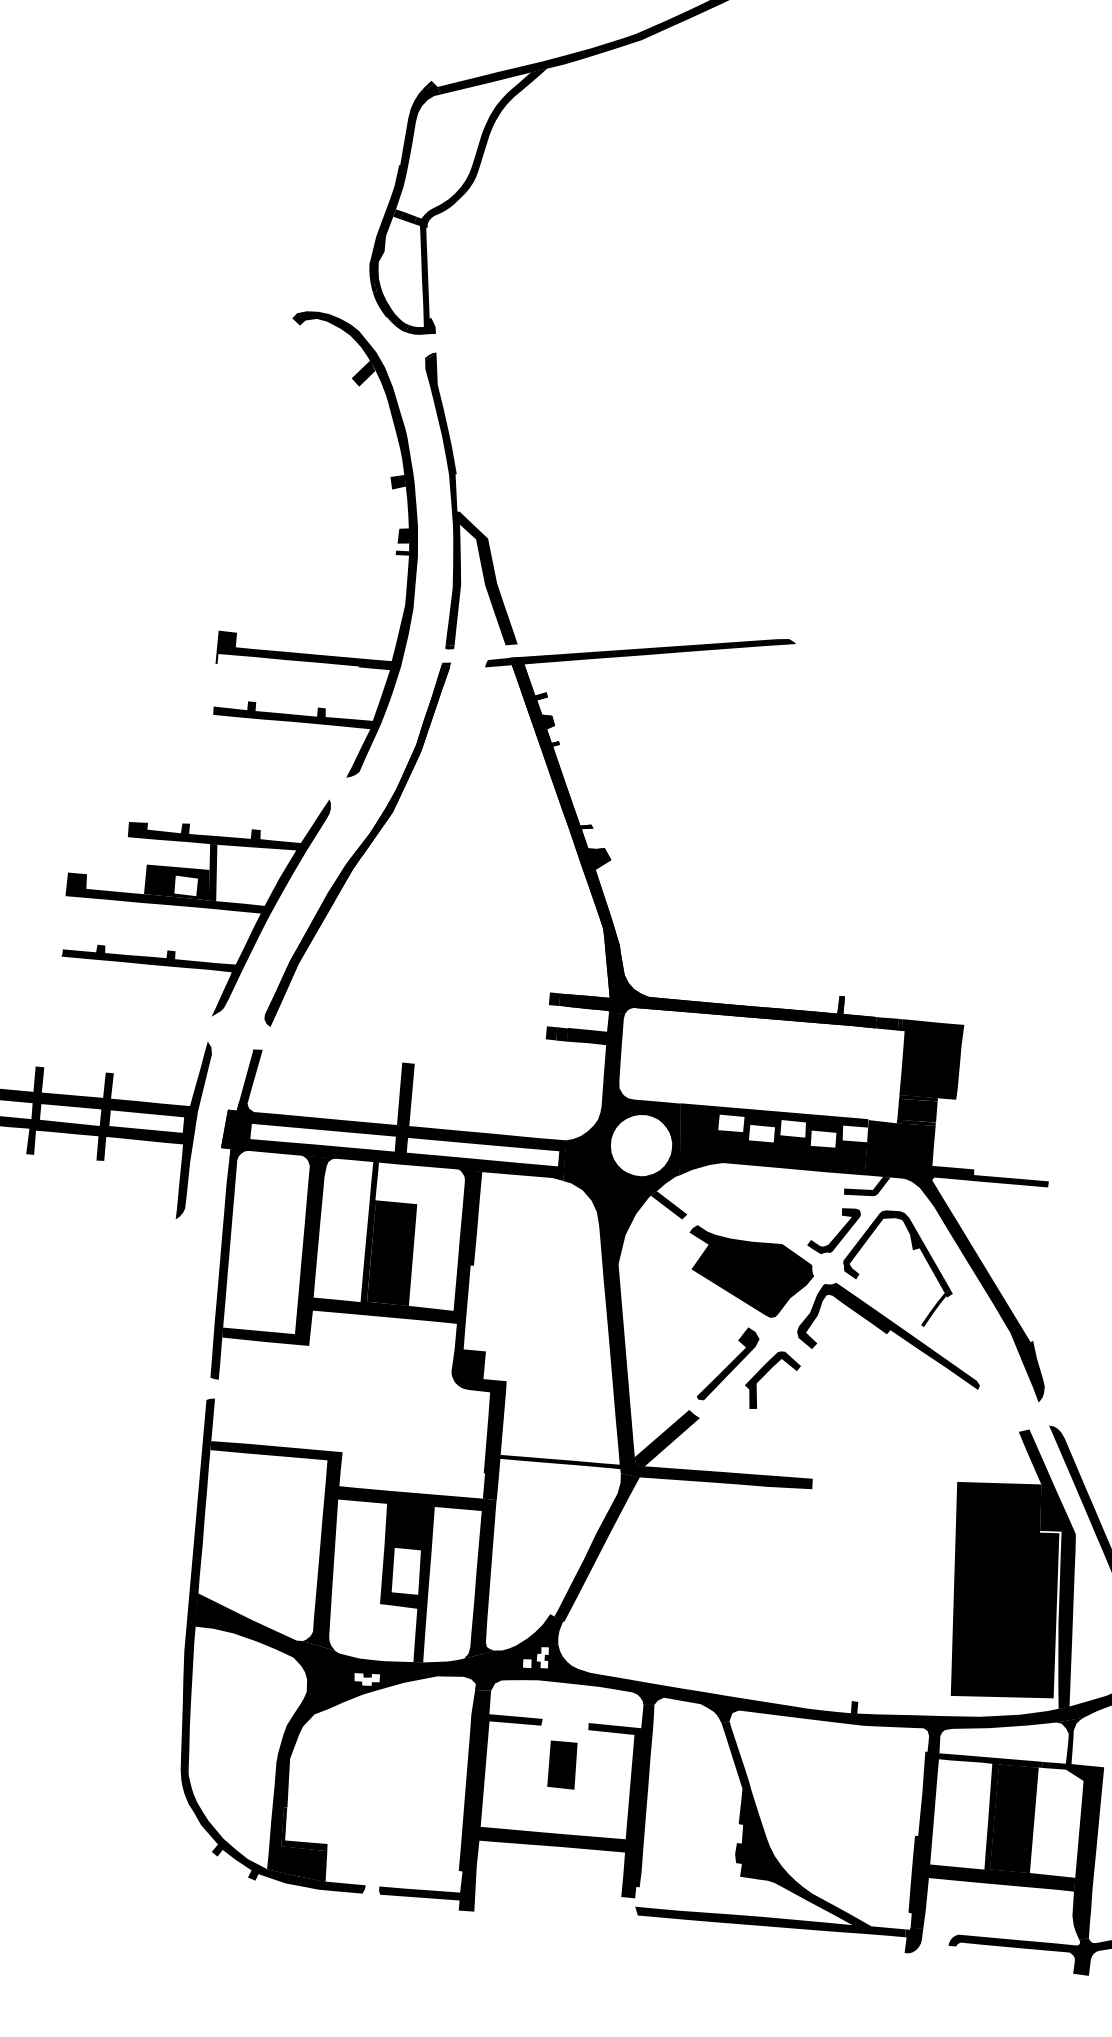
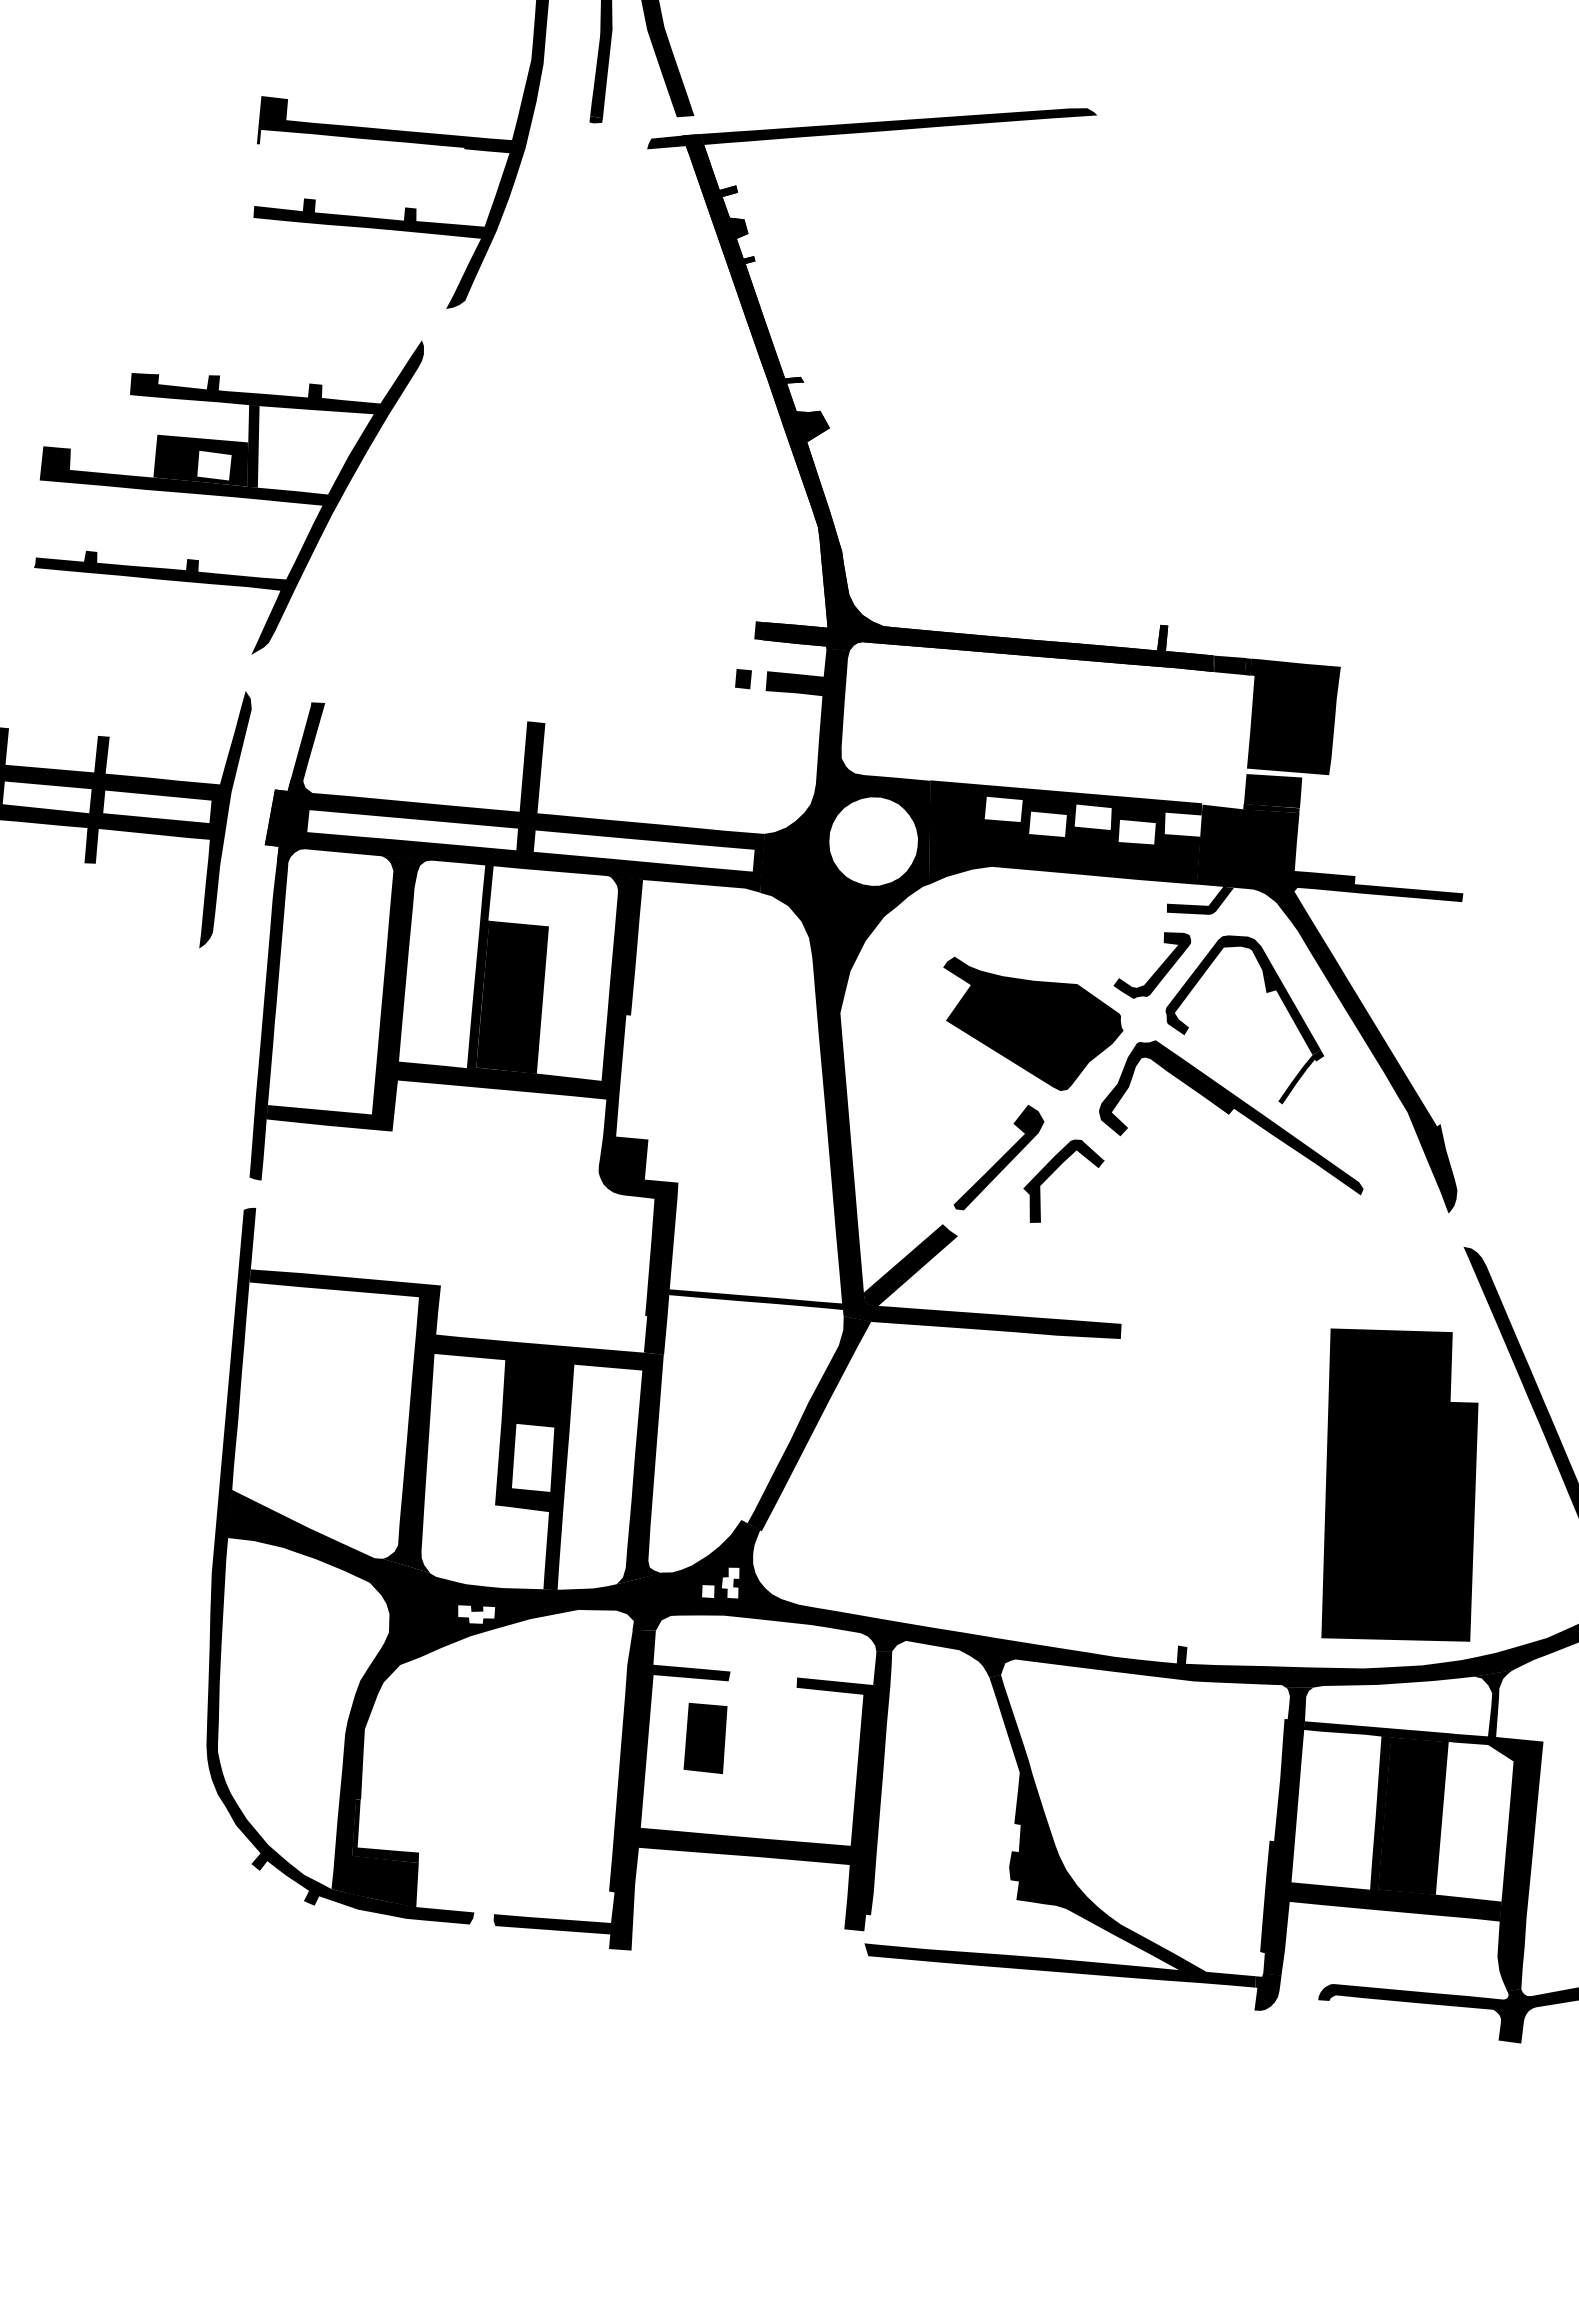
part: (357, 844) -> (462, 405), removed
fill: (554, 998) -> (747, 628), removed
fill: (562, 1034) -> (759, 680), removed
fill: (918, 1097) -> (1274, 771), removed
fill: (668, 1205) -> (912, 928), removed
fill: (1046, 1569) -> (1459, 1455), removed
part: (562, 1764) -> (705, 1737), moved

